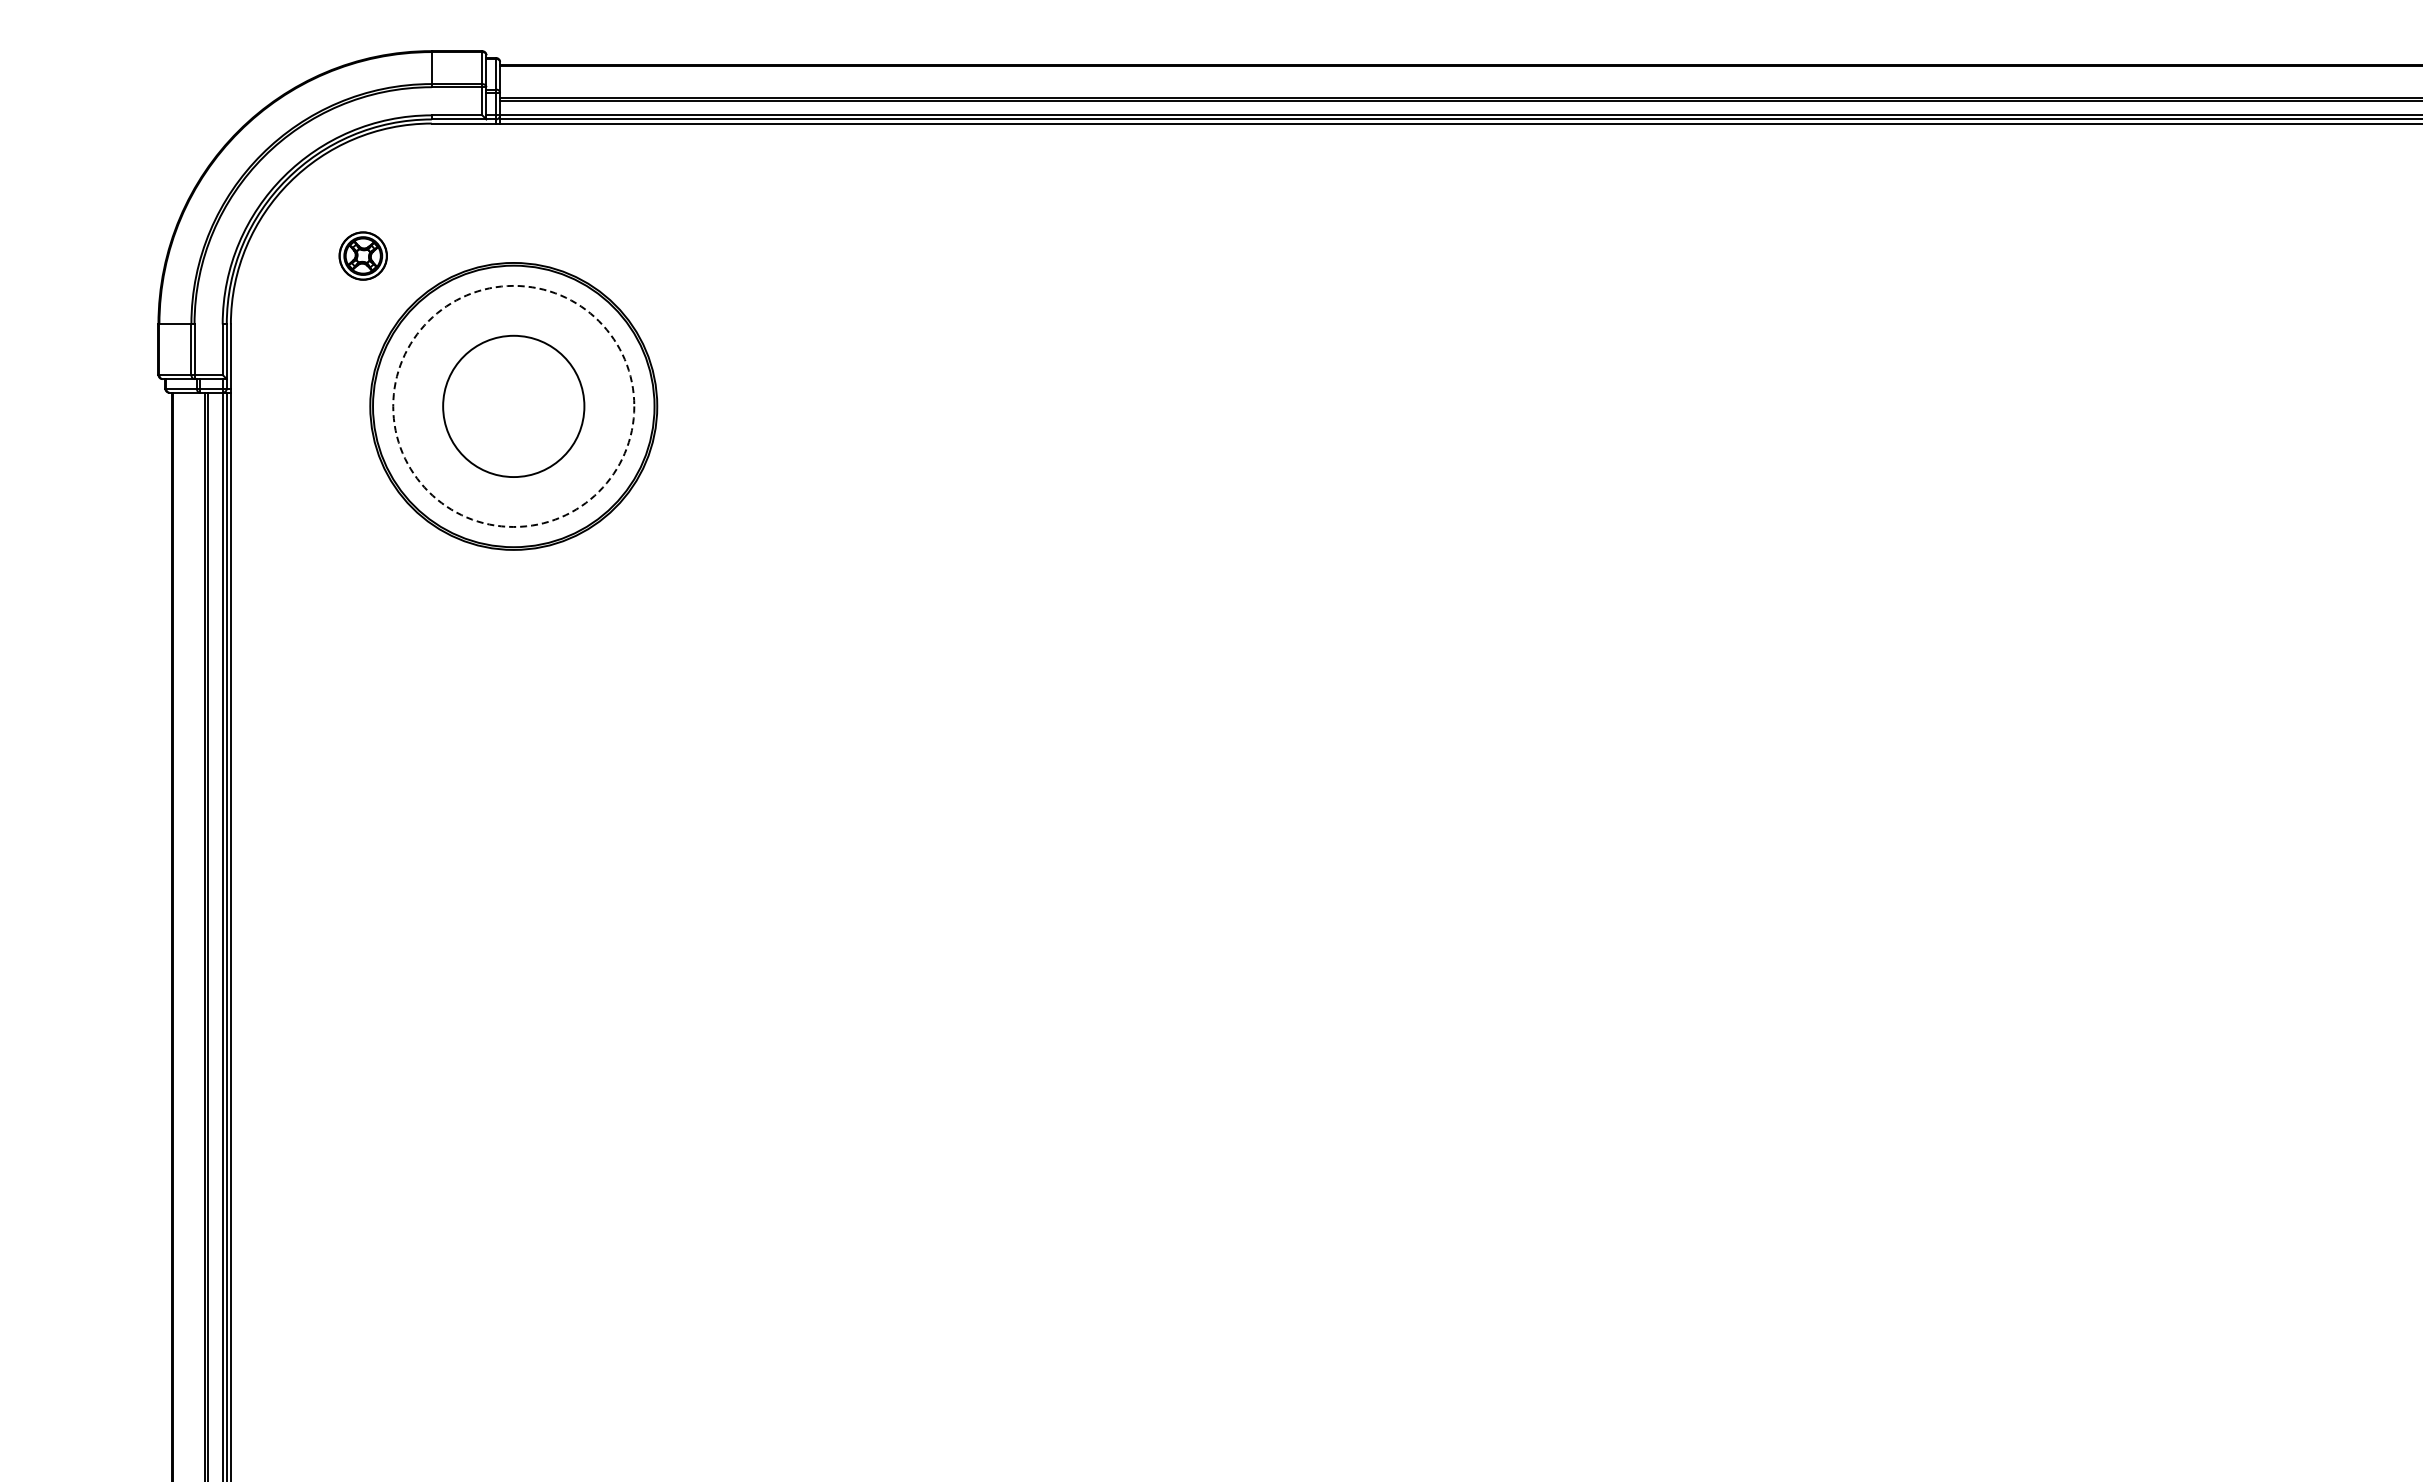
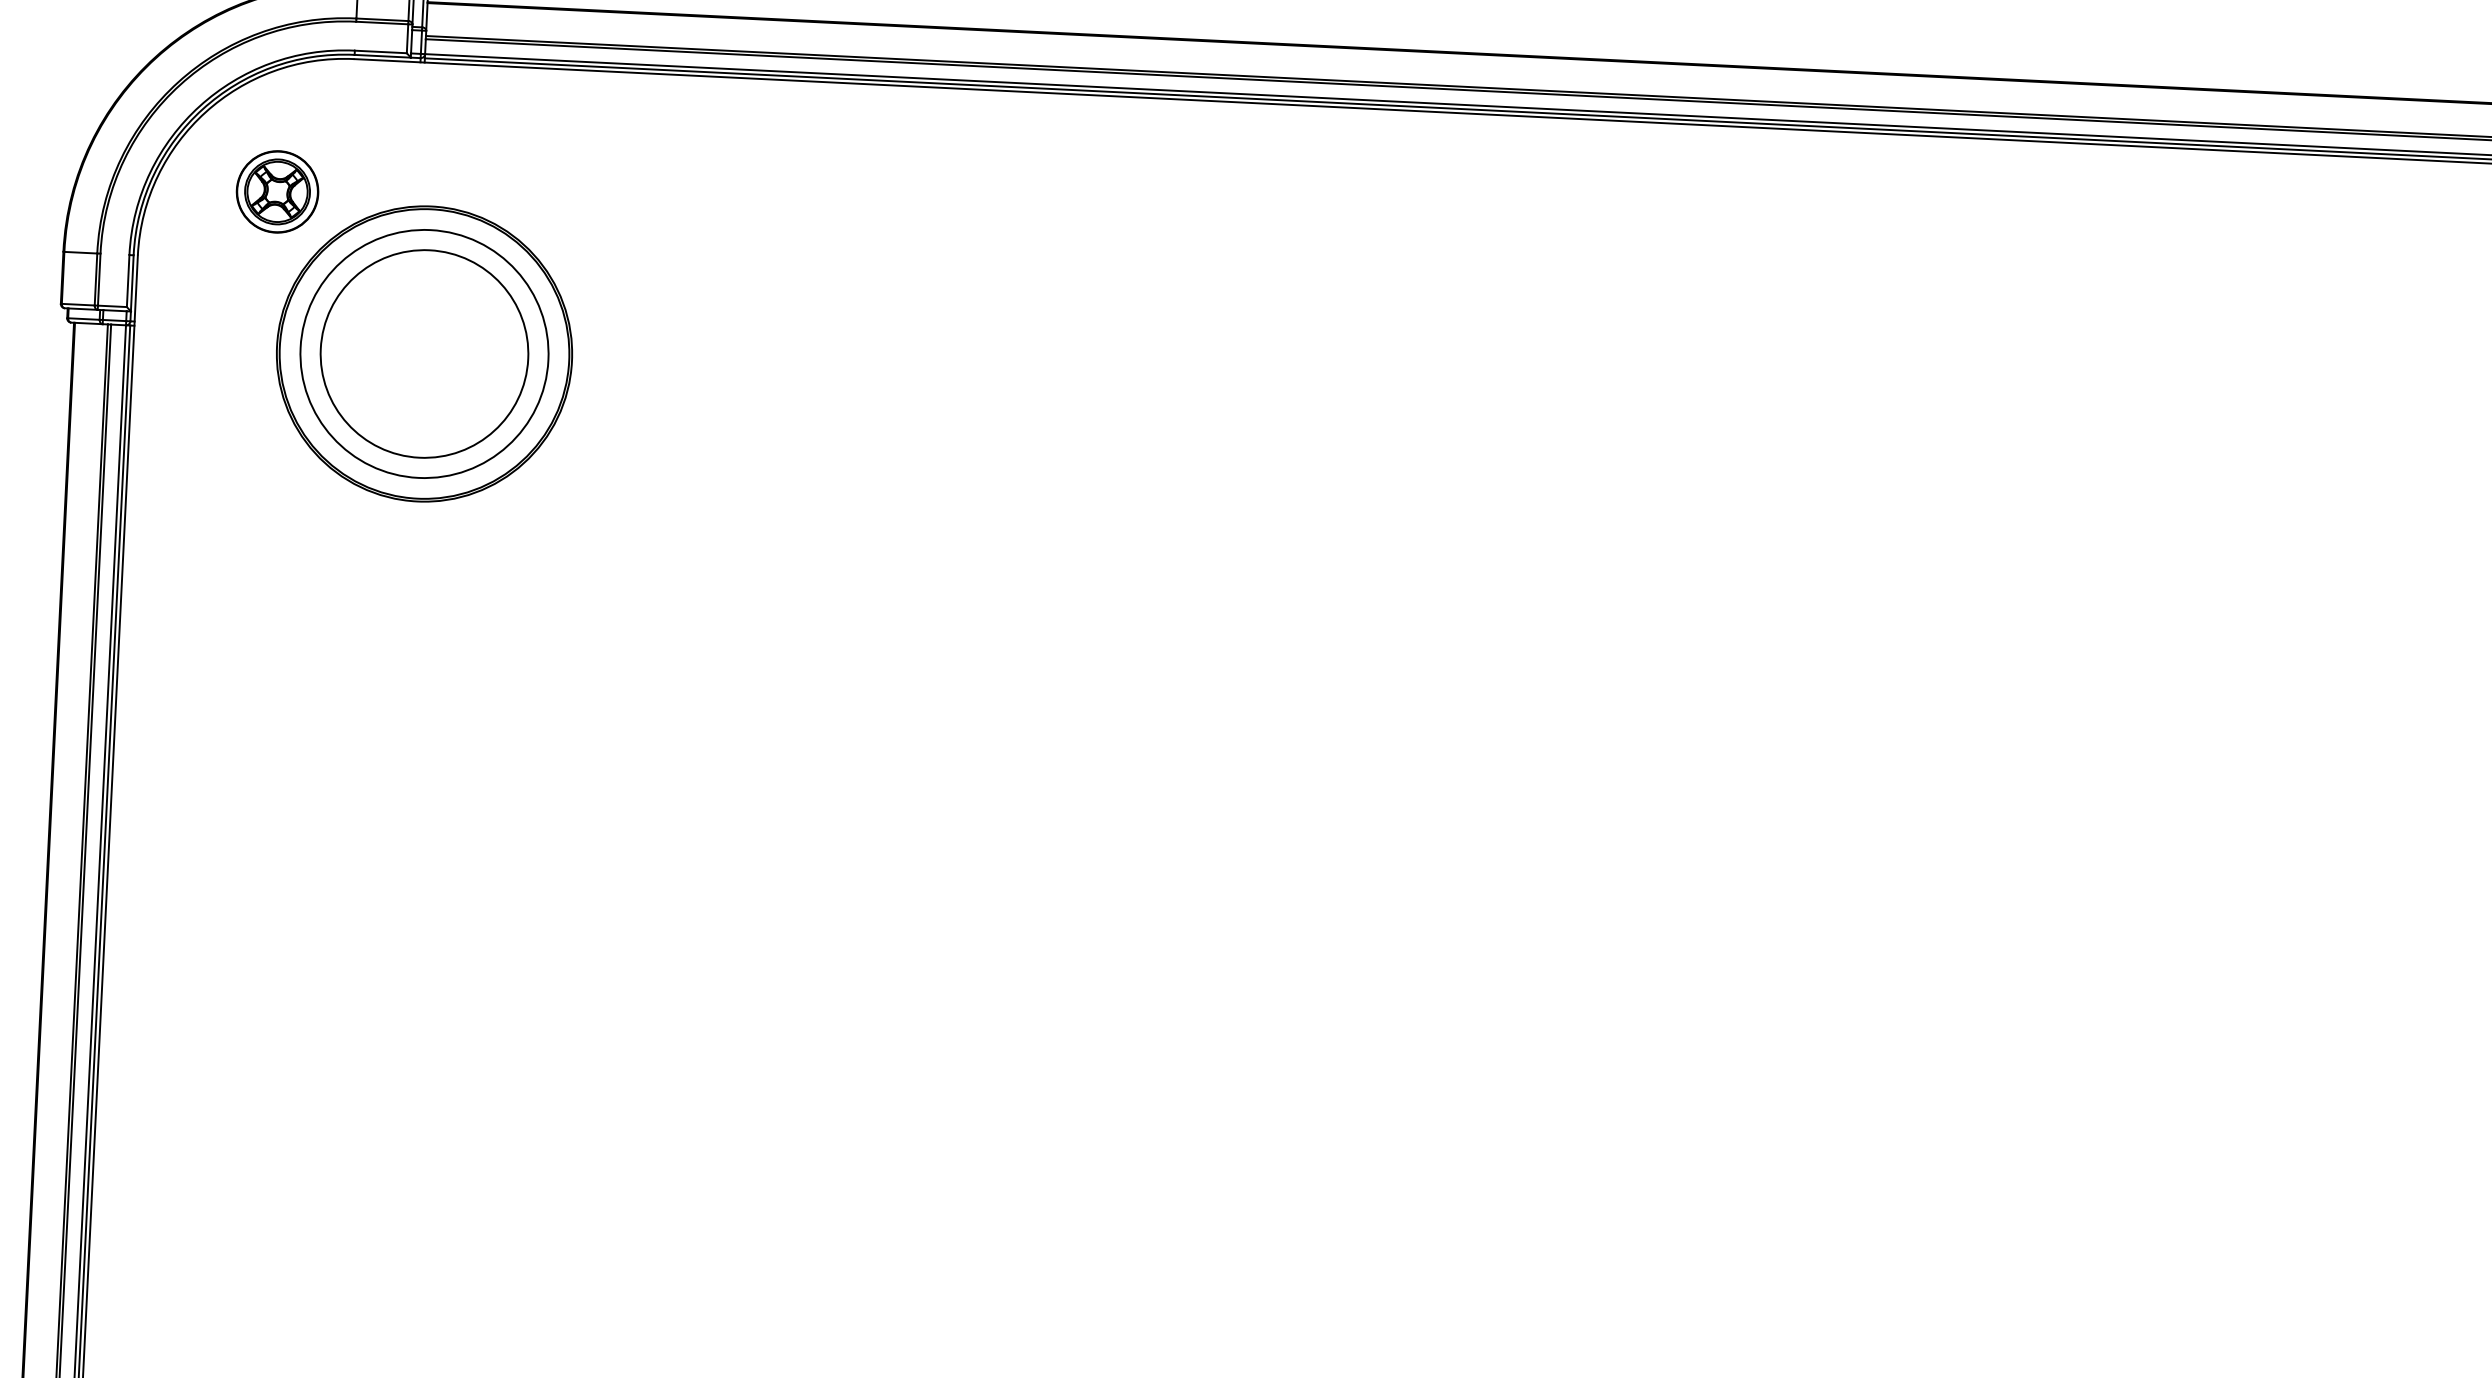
part: (362, 255) -> (276, 191), size x1.67
circle: (513, 405) -> (424, 353), dashed -> solid
circle: (513, 406) -> (424, 354), size x1.43

